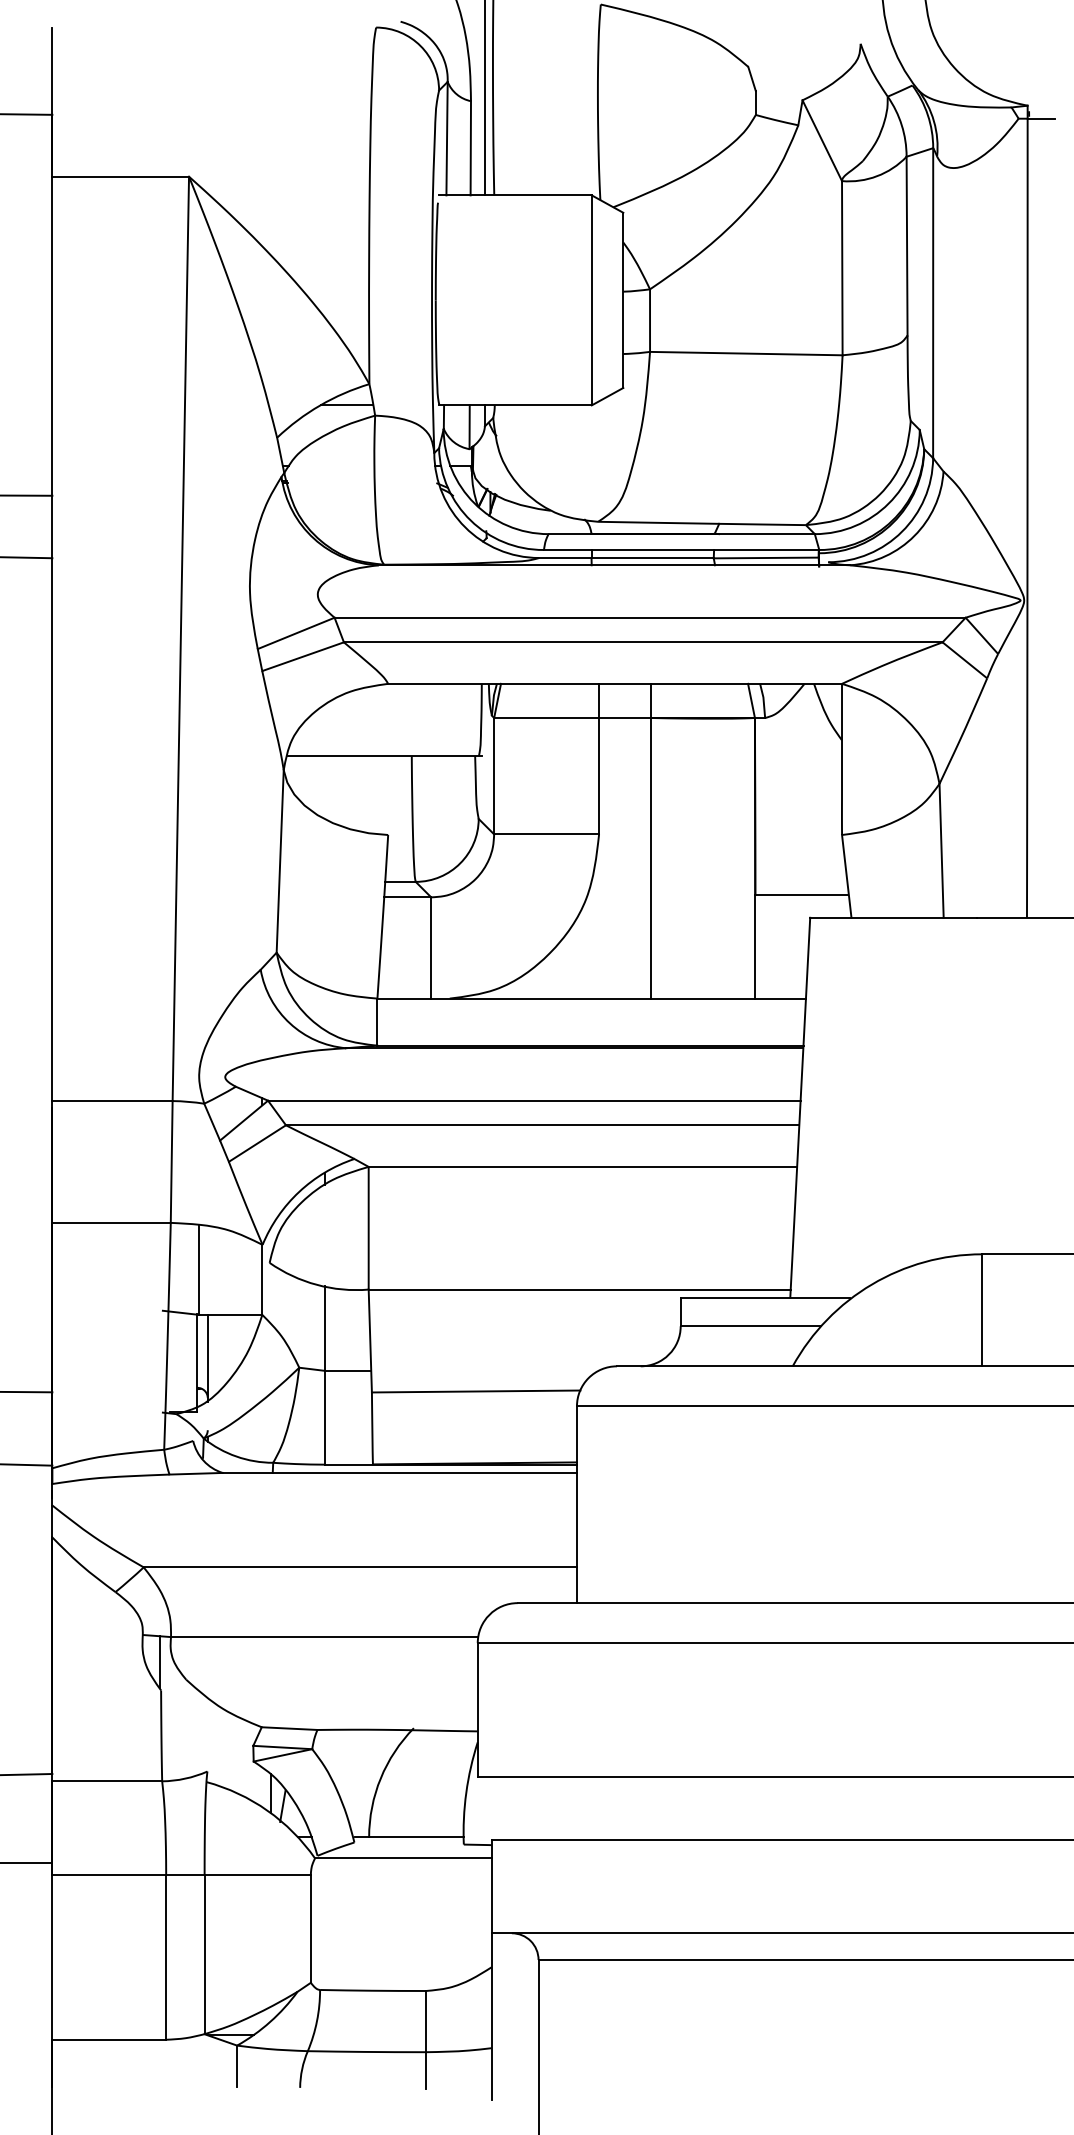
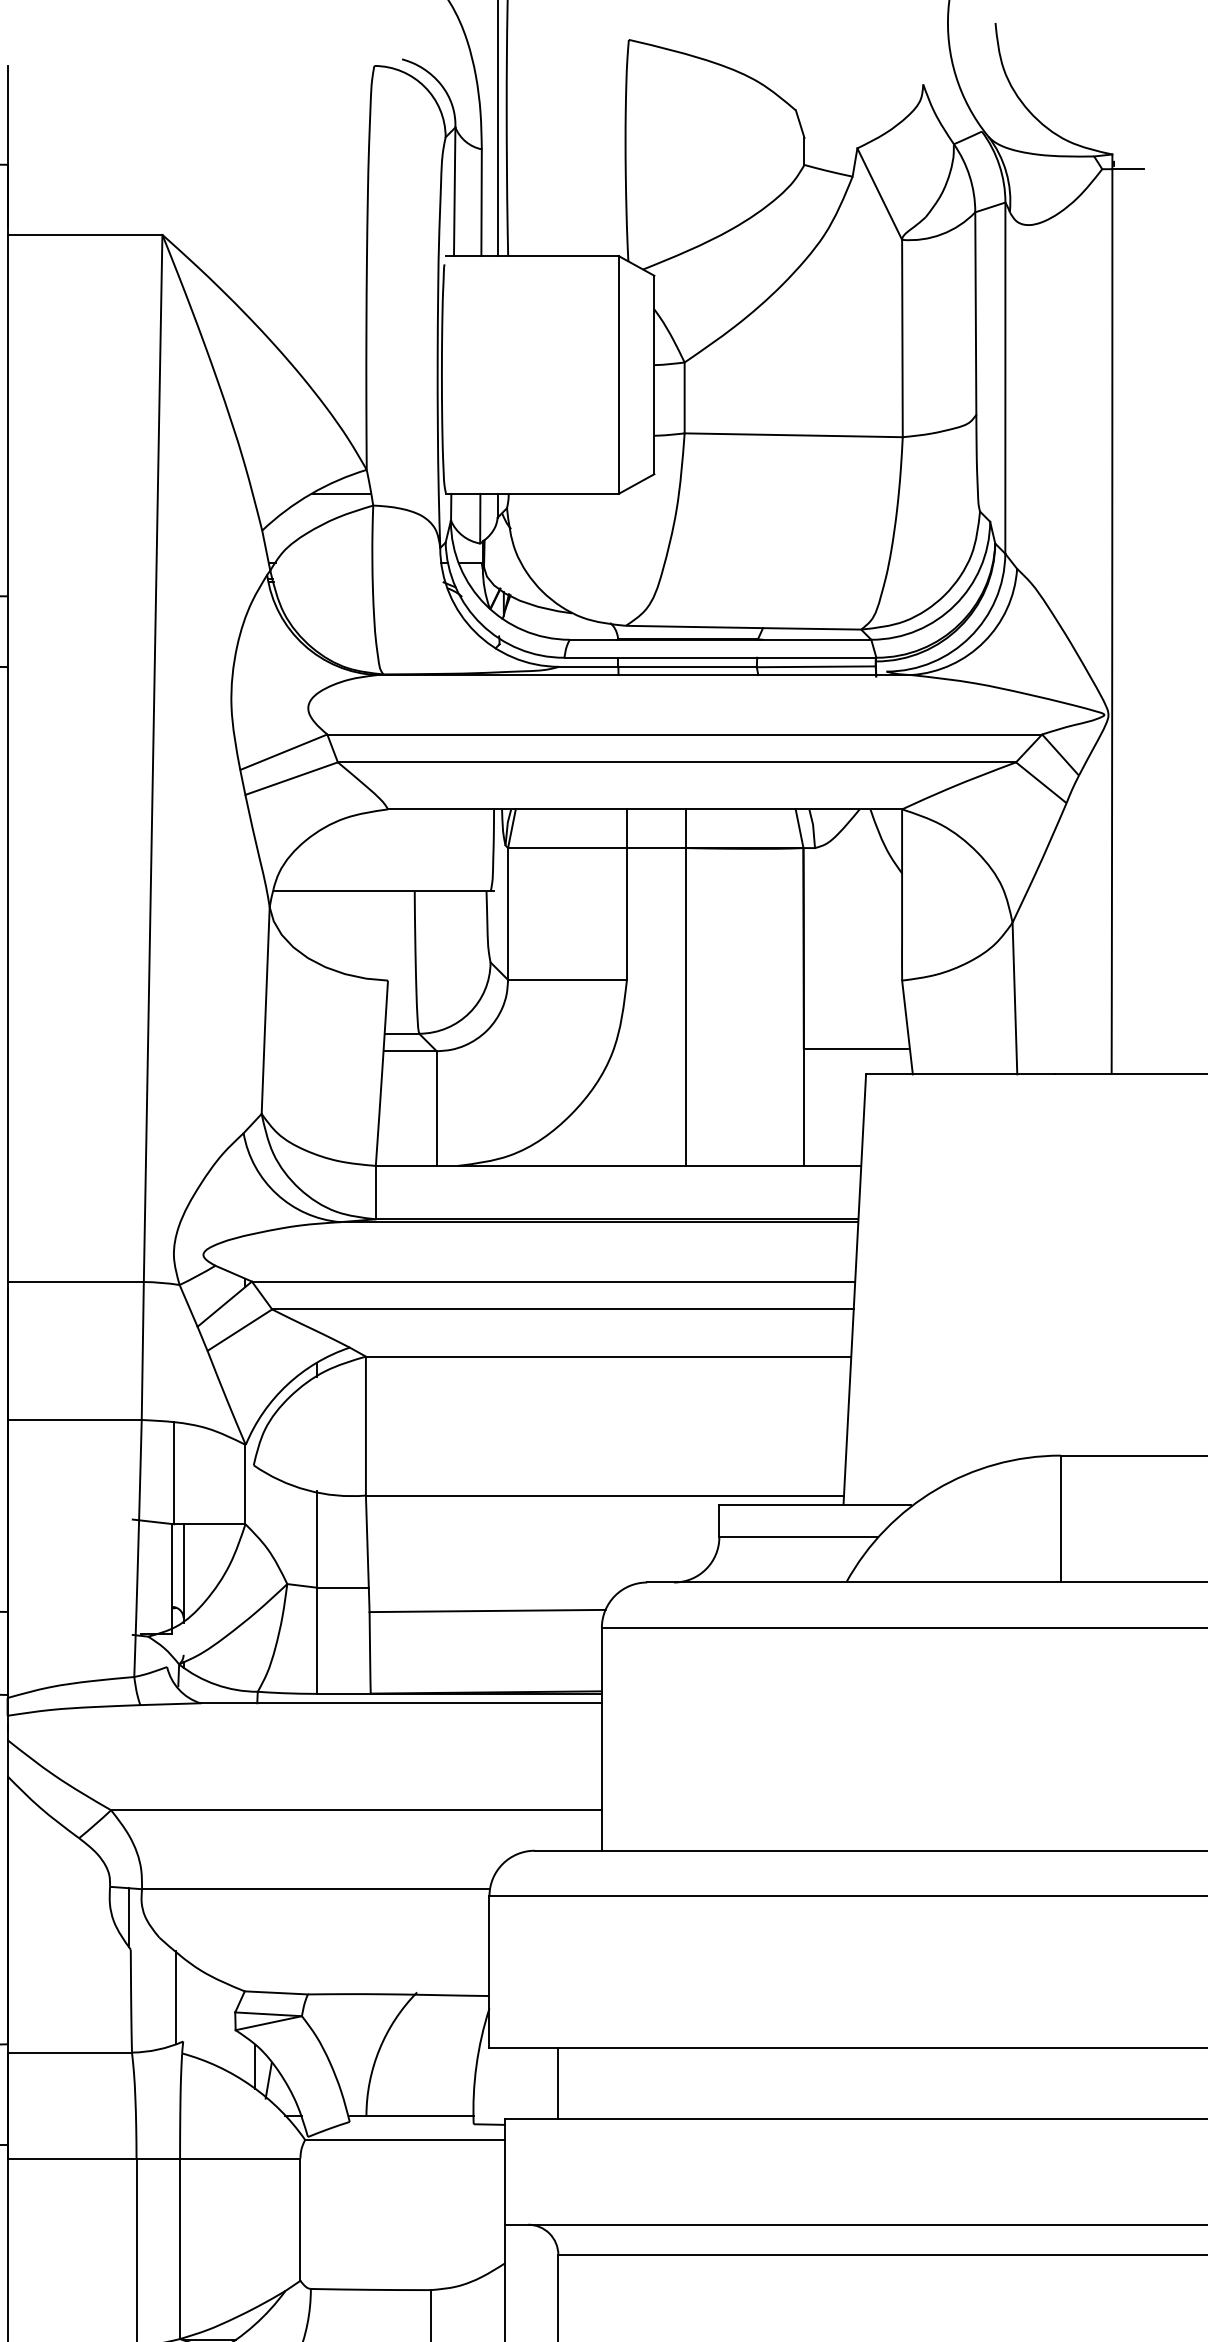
line: (201, 1732) -> (176, 1997), added
line: (538, 1808) -> (558, 2083), added

